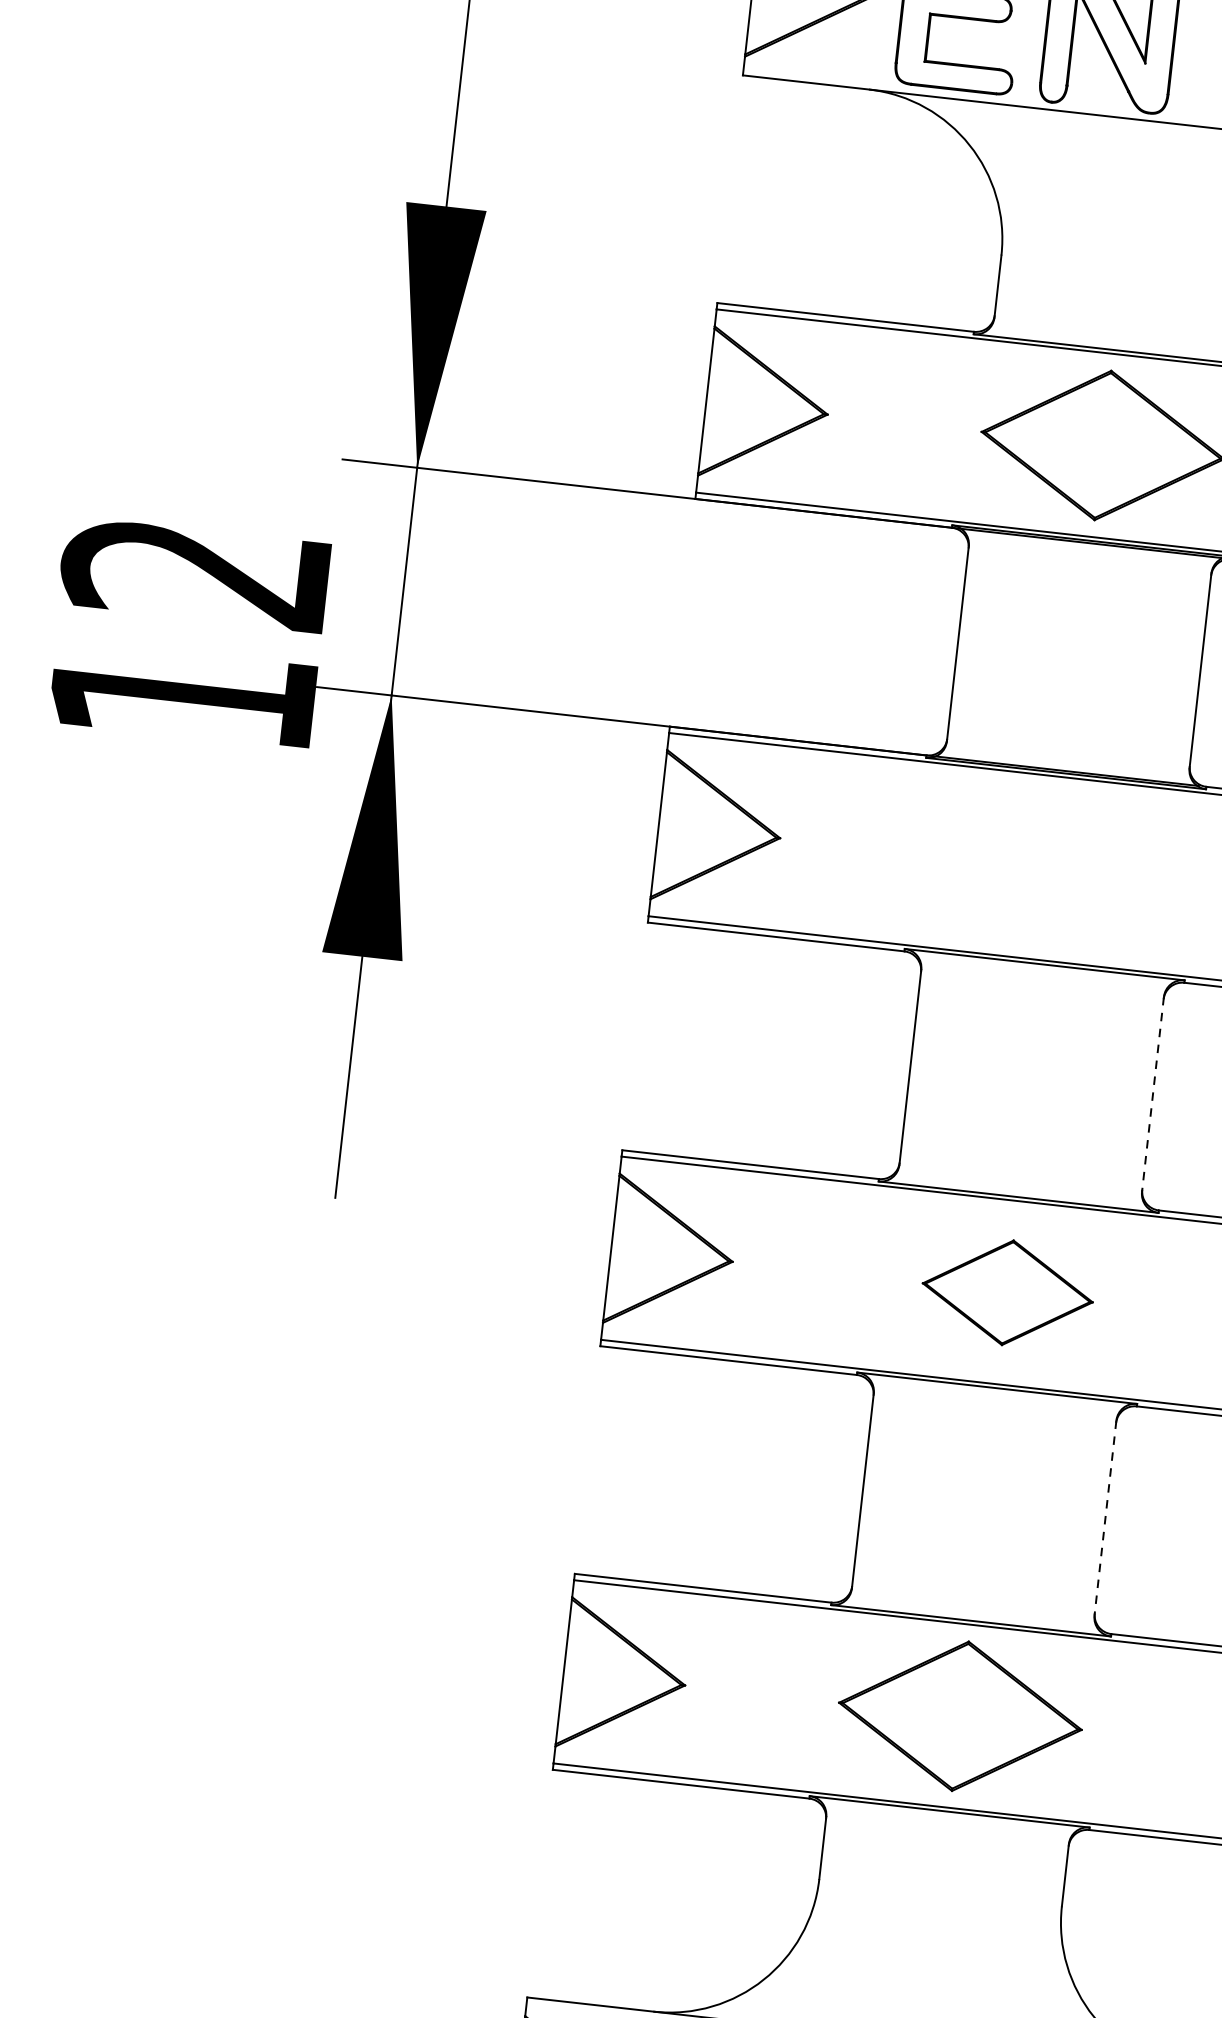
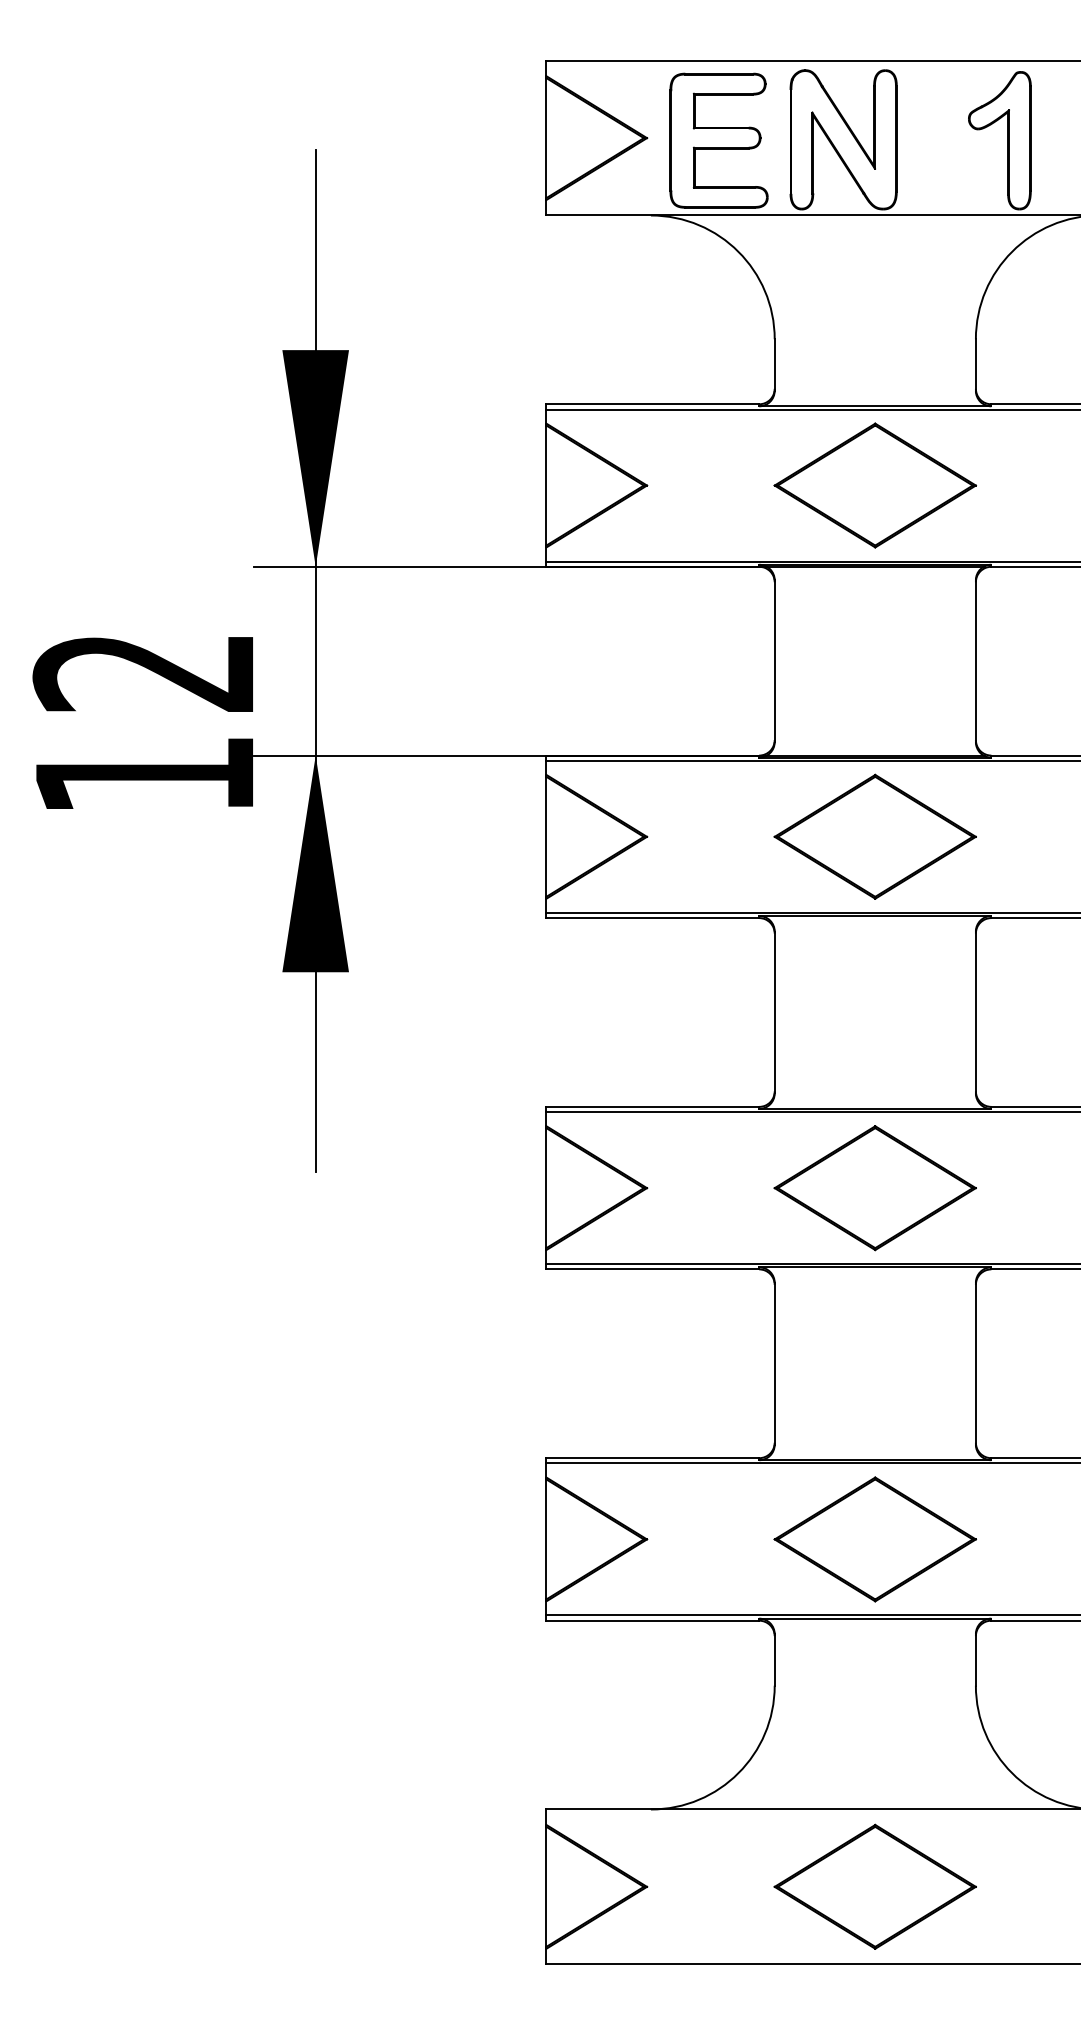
part: (1054, 868) -> (874, 836), added
line: (1152, 1094) -> (975, 1012), dashed -> solid
part: (1006, 1293) -> (874, 1188), size x1.43
line: (1105, 1517) -> (975, 1363), dashed -> solid

